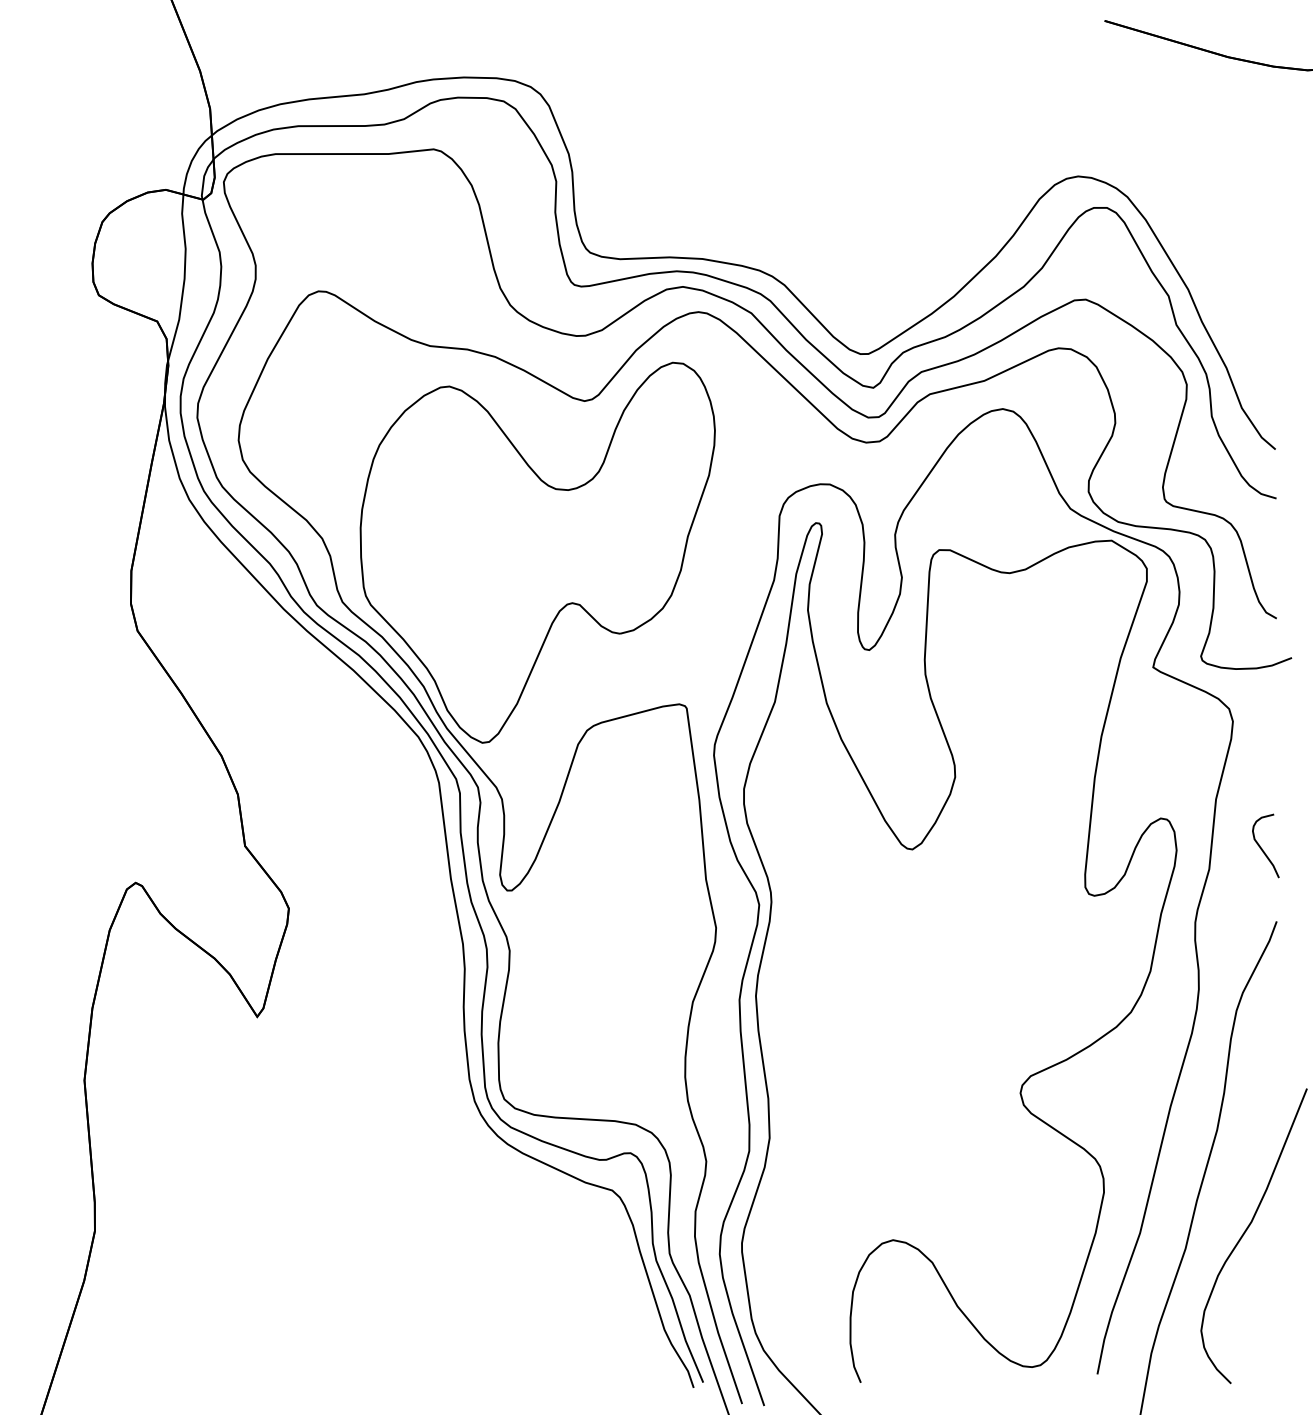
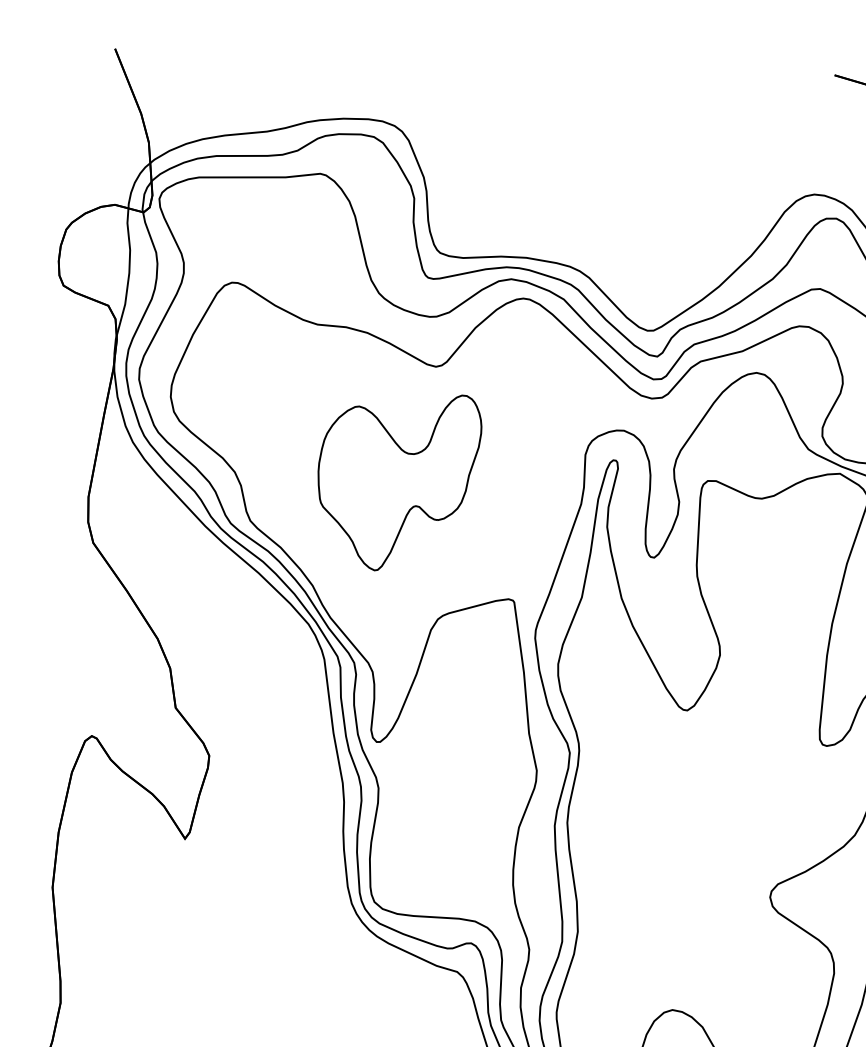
part: (537, 552) -> (399, 482), size x0.6

